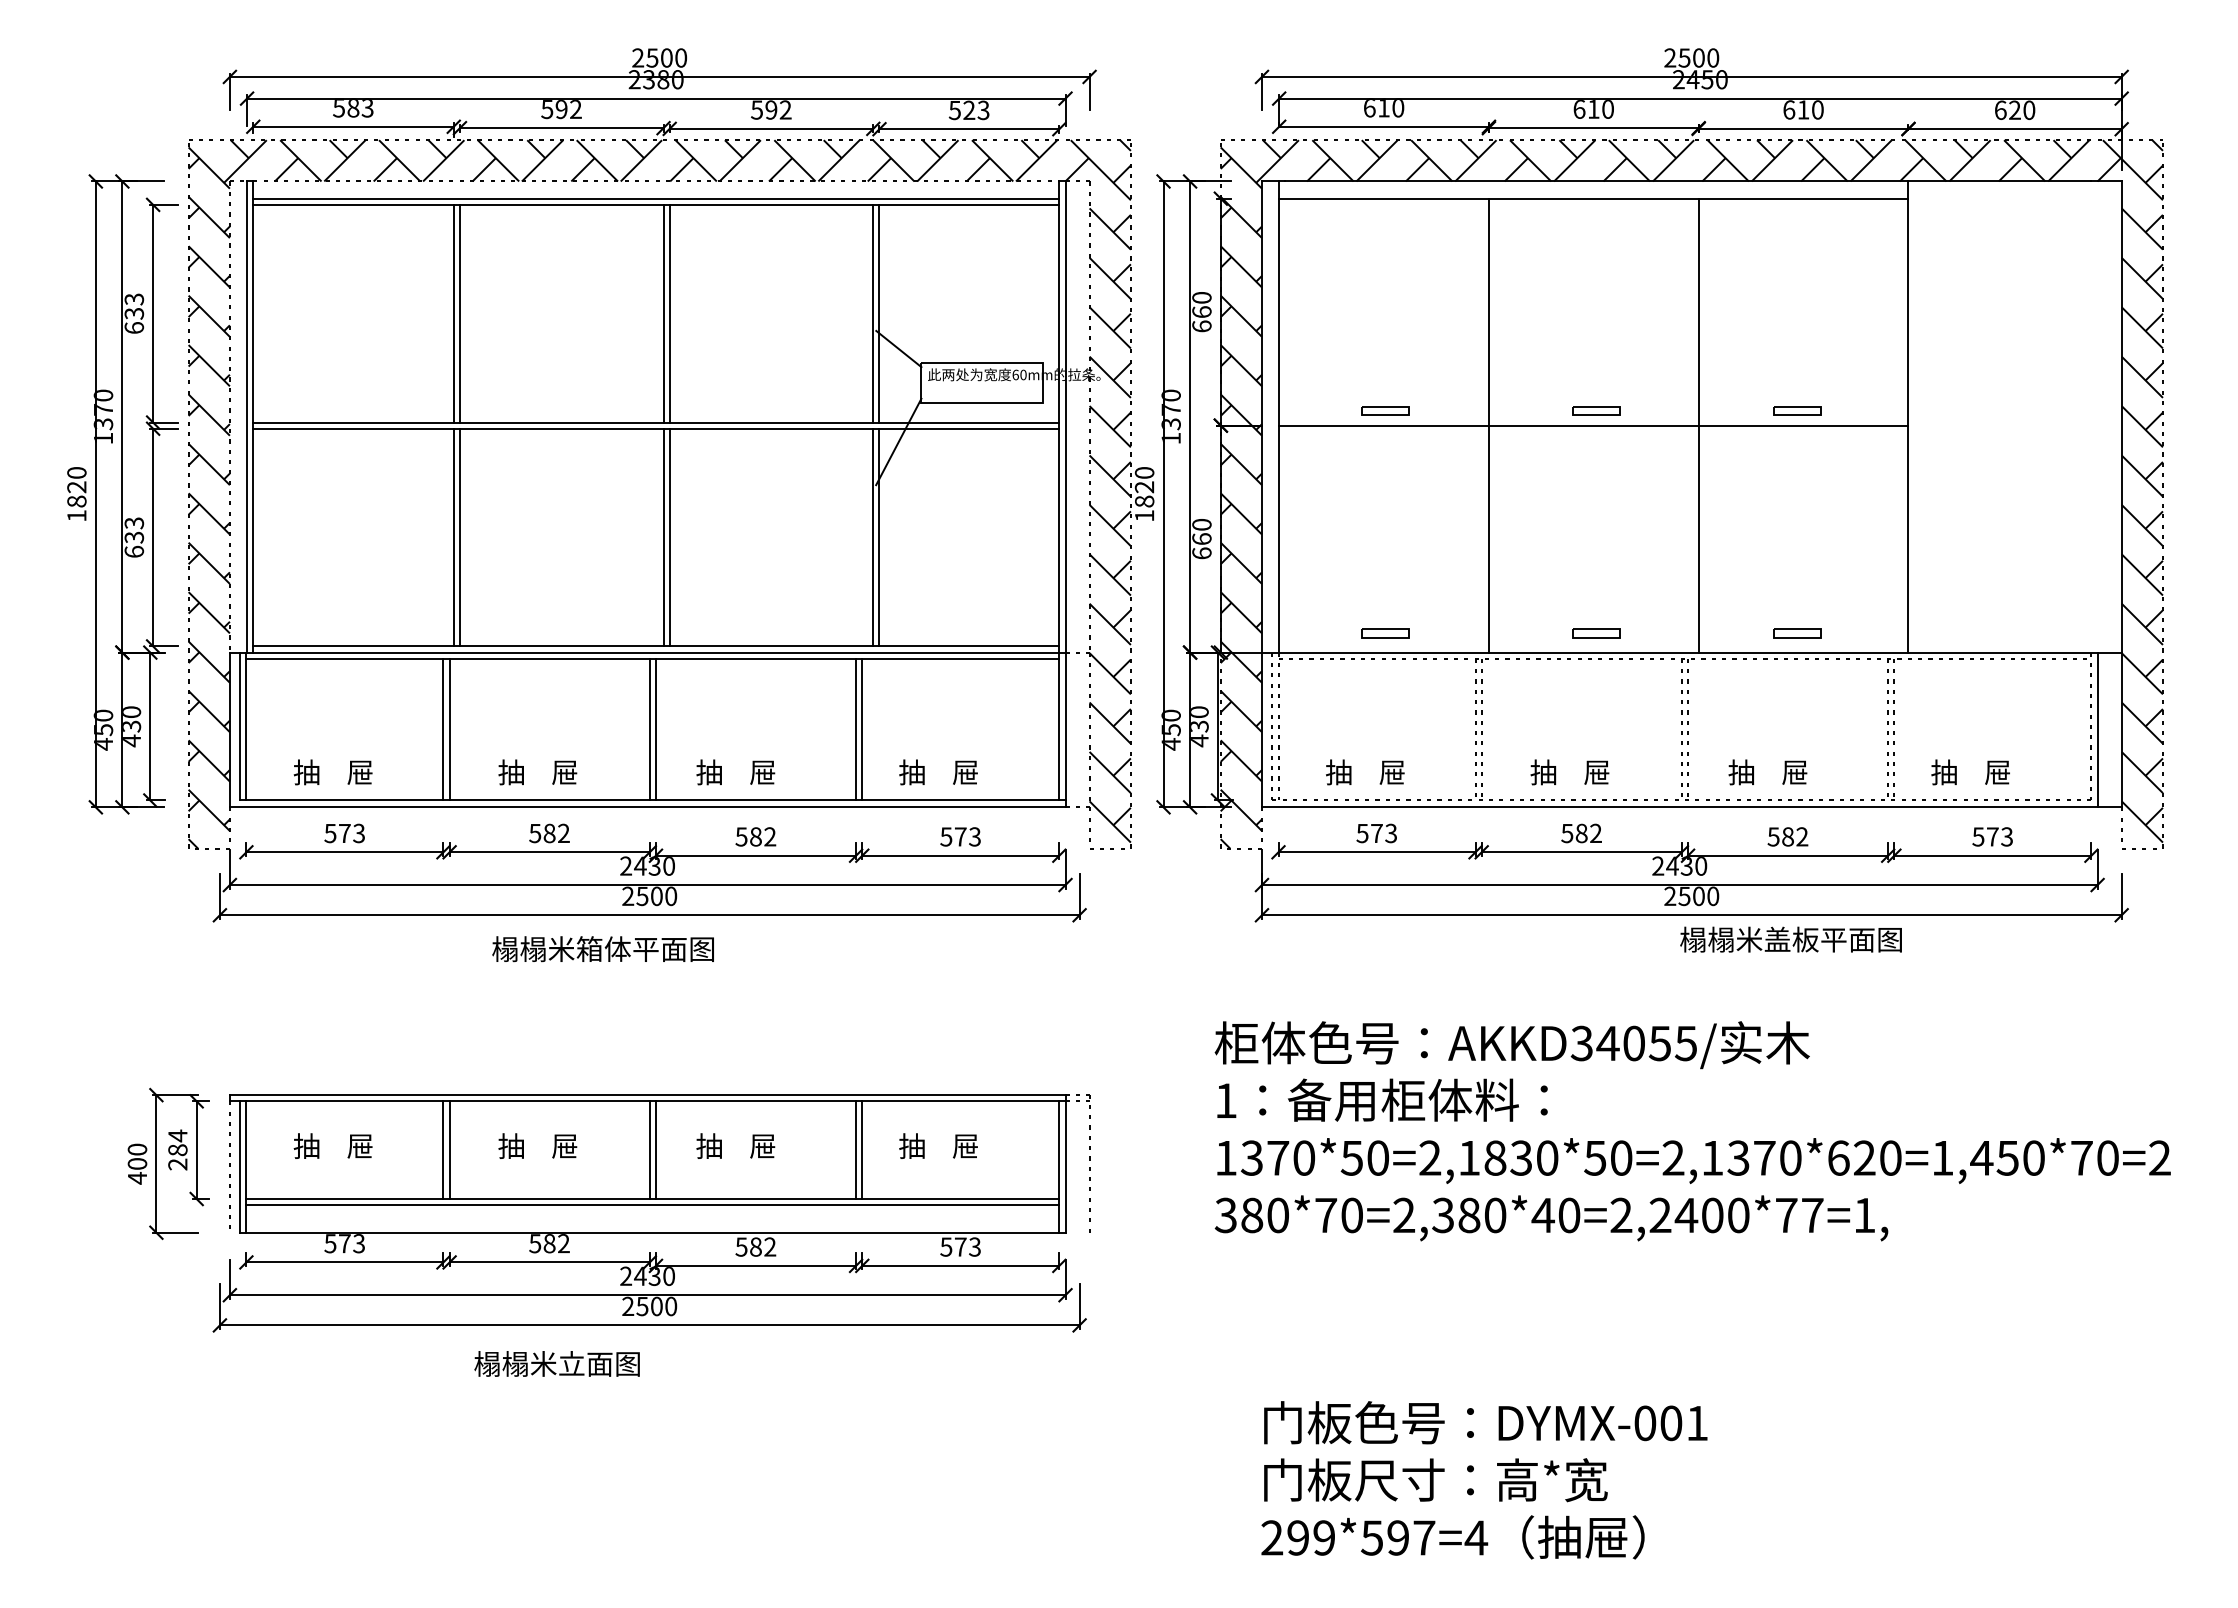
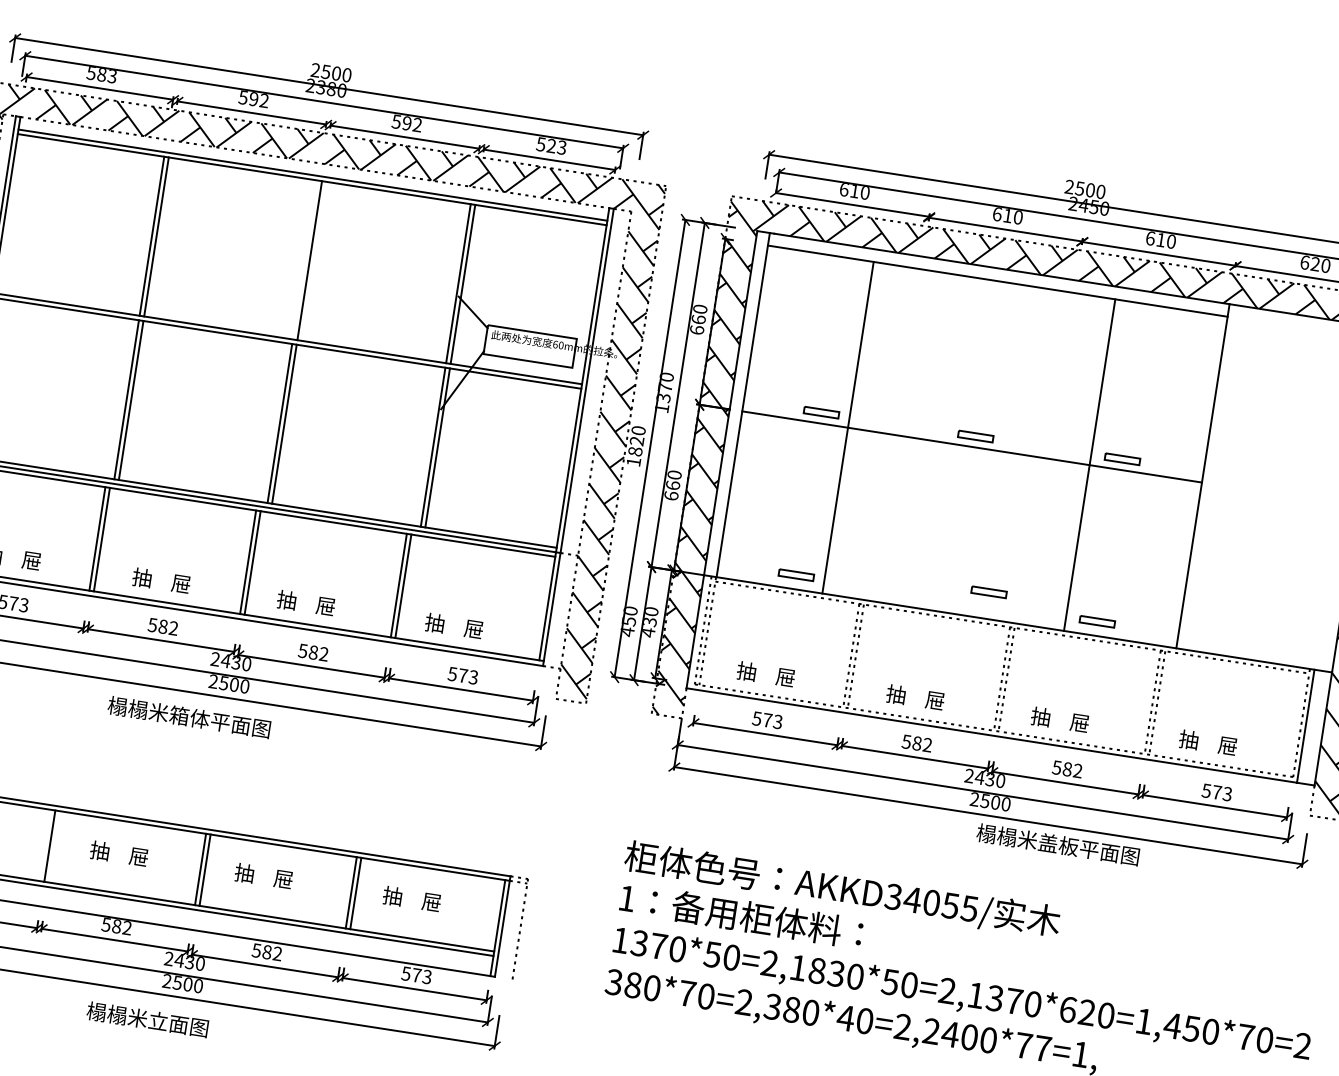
line: (663, 313) -> (305, 259), removed
line: (1488, 425) -> (847, 427), moved
line: (1698, 425) -> (1089, 465), moved
part: (1596, 633) -> (989, 592), moved
line: (449, 1150) -> (54, 847), removed
text: (556, 1363) -> (147, 1019), moved

